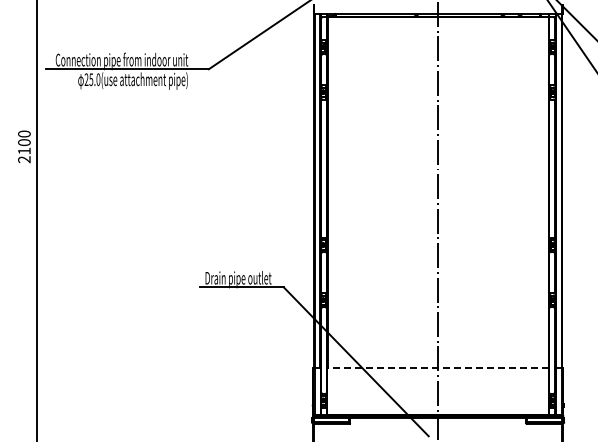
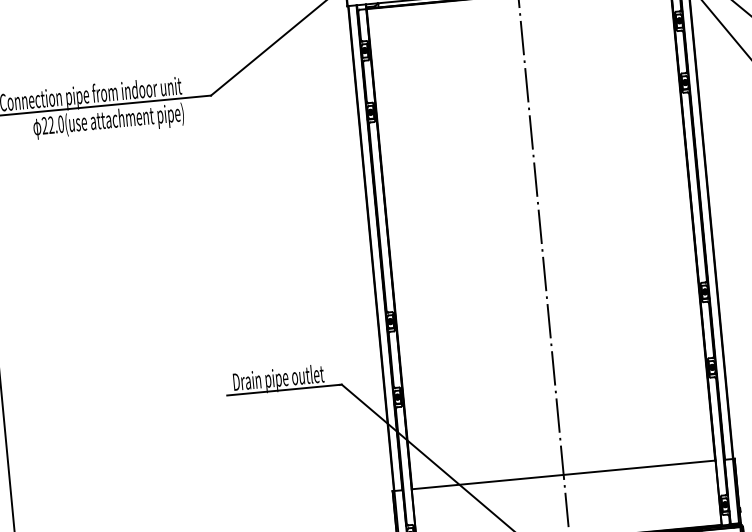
text: (91, 79) -> (51, 124), 25.0(use -> 22.0(use
line: (438, 367) -> (564, 474), dashed -> solid

